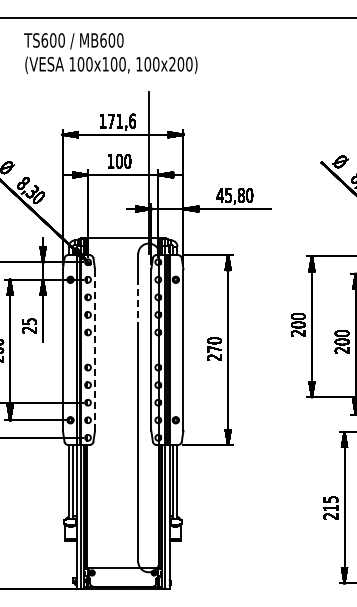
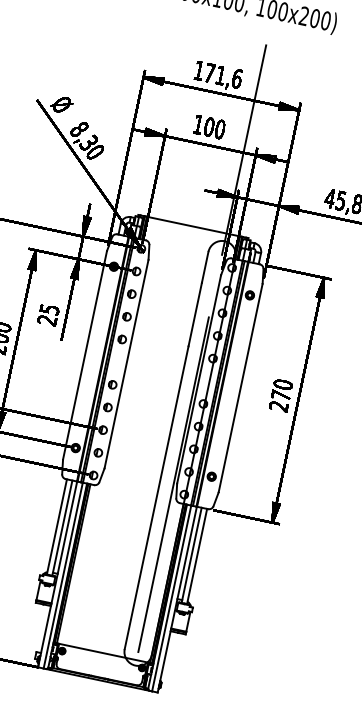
line: (138, 302) -> (195, 314), dashed -> solid
line: (95, 350) -> (126, 364), dashed -> solid
line: (148, 431) -> (173, 483), added

